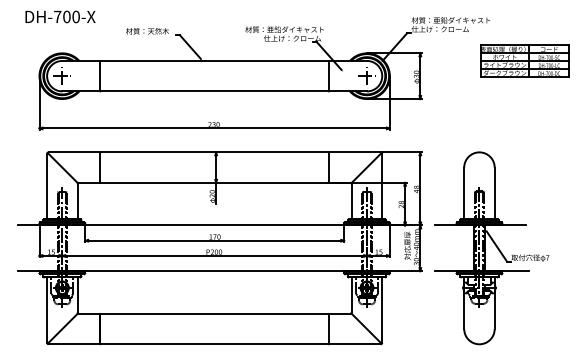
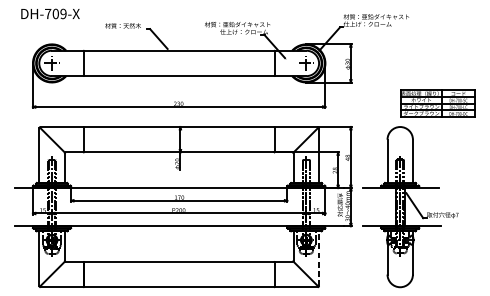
text: (75, 17) -> (63, 14), DH-700-X -> DH-709-X
part: (524, 60) -> (437, 102), moved
line: (382, 310) -> (319, 259), solid -> dashed

